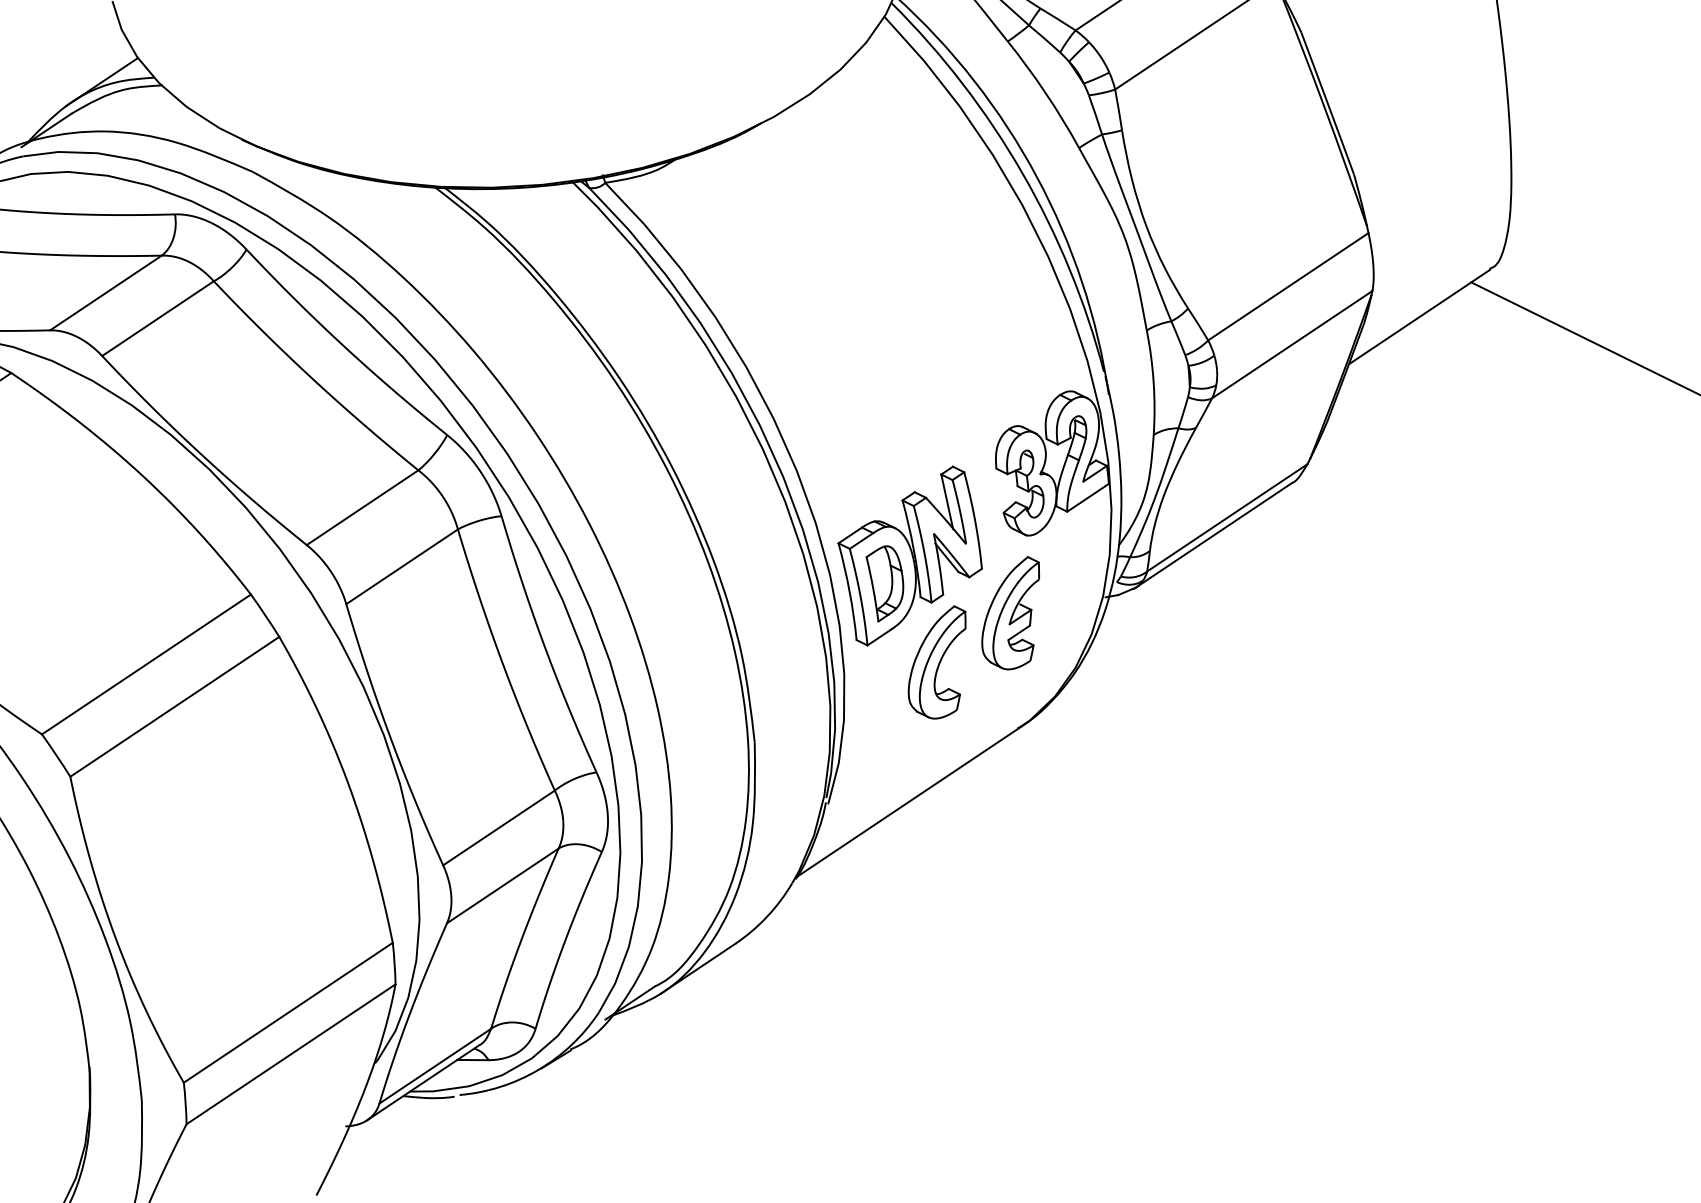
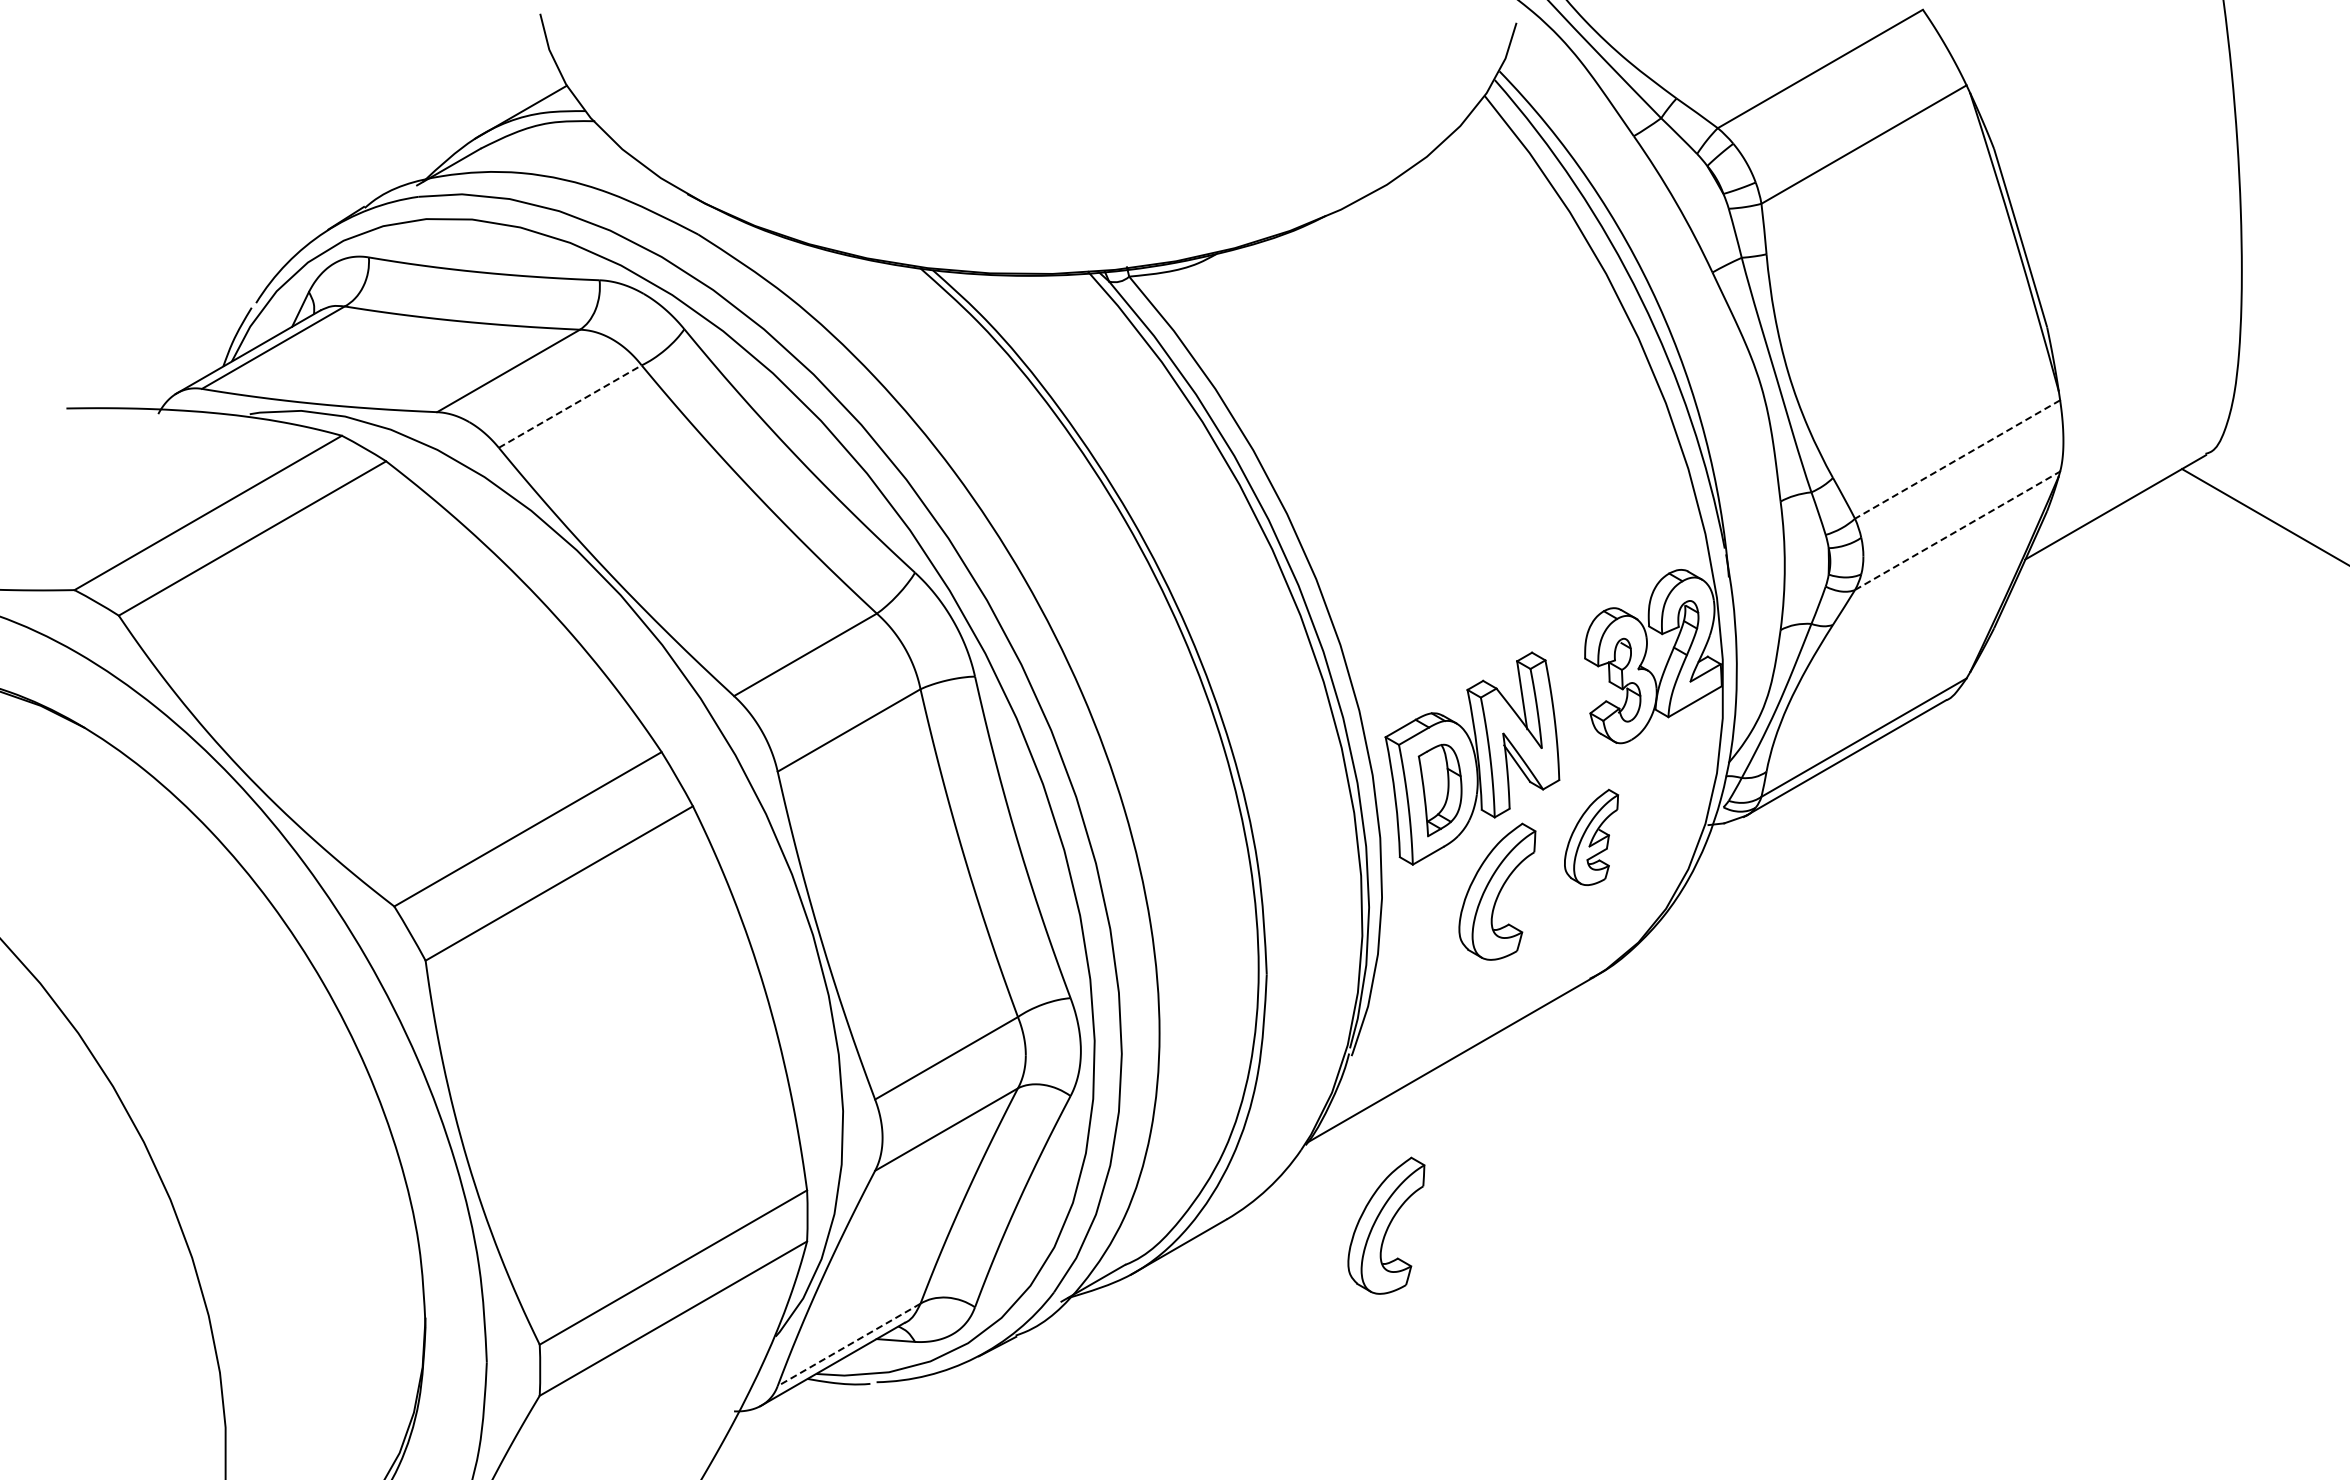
line: (1288, 286) -> (1957, 459), solid -> dashed
line: (158, 318) -> (570, 406), solid -> dashed
line: (1292, 344) -> (1958, 530), solid -> dashed
part: (1011, 613) -> (1591, 837), size x0.7
part: (865, 940) -> (1386, 1225), added
line: (434, 1066) -> (848, 1345), solid -> dashed

